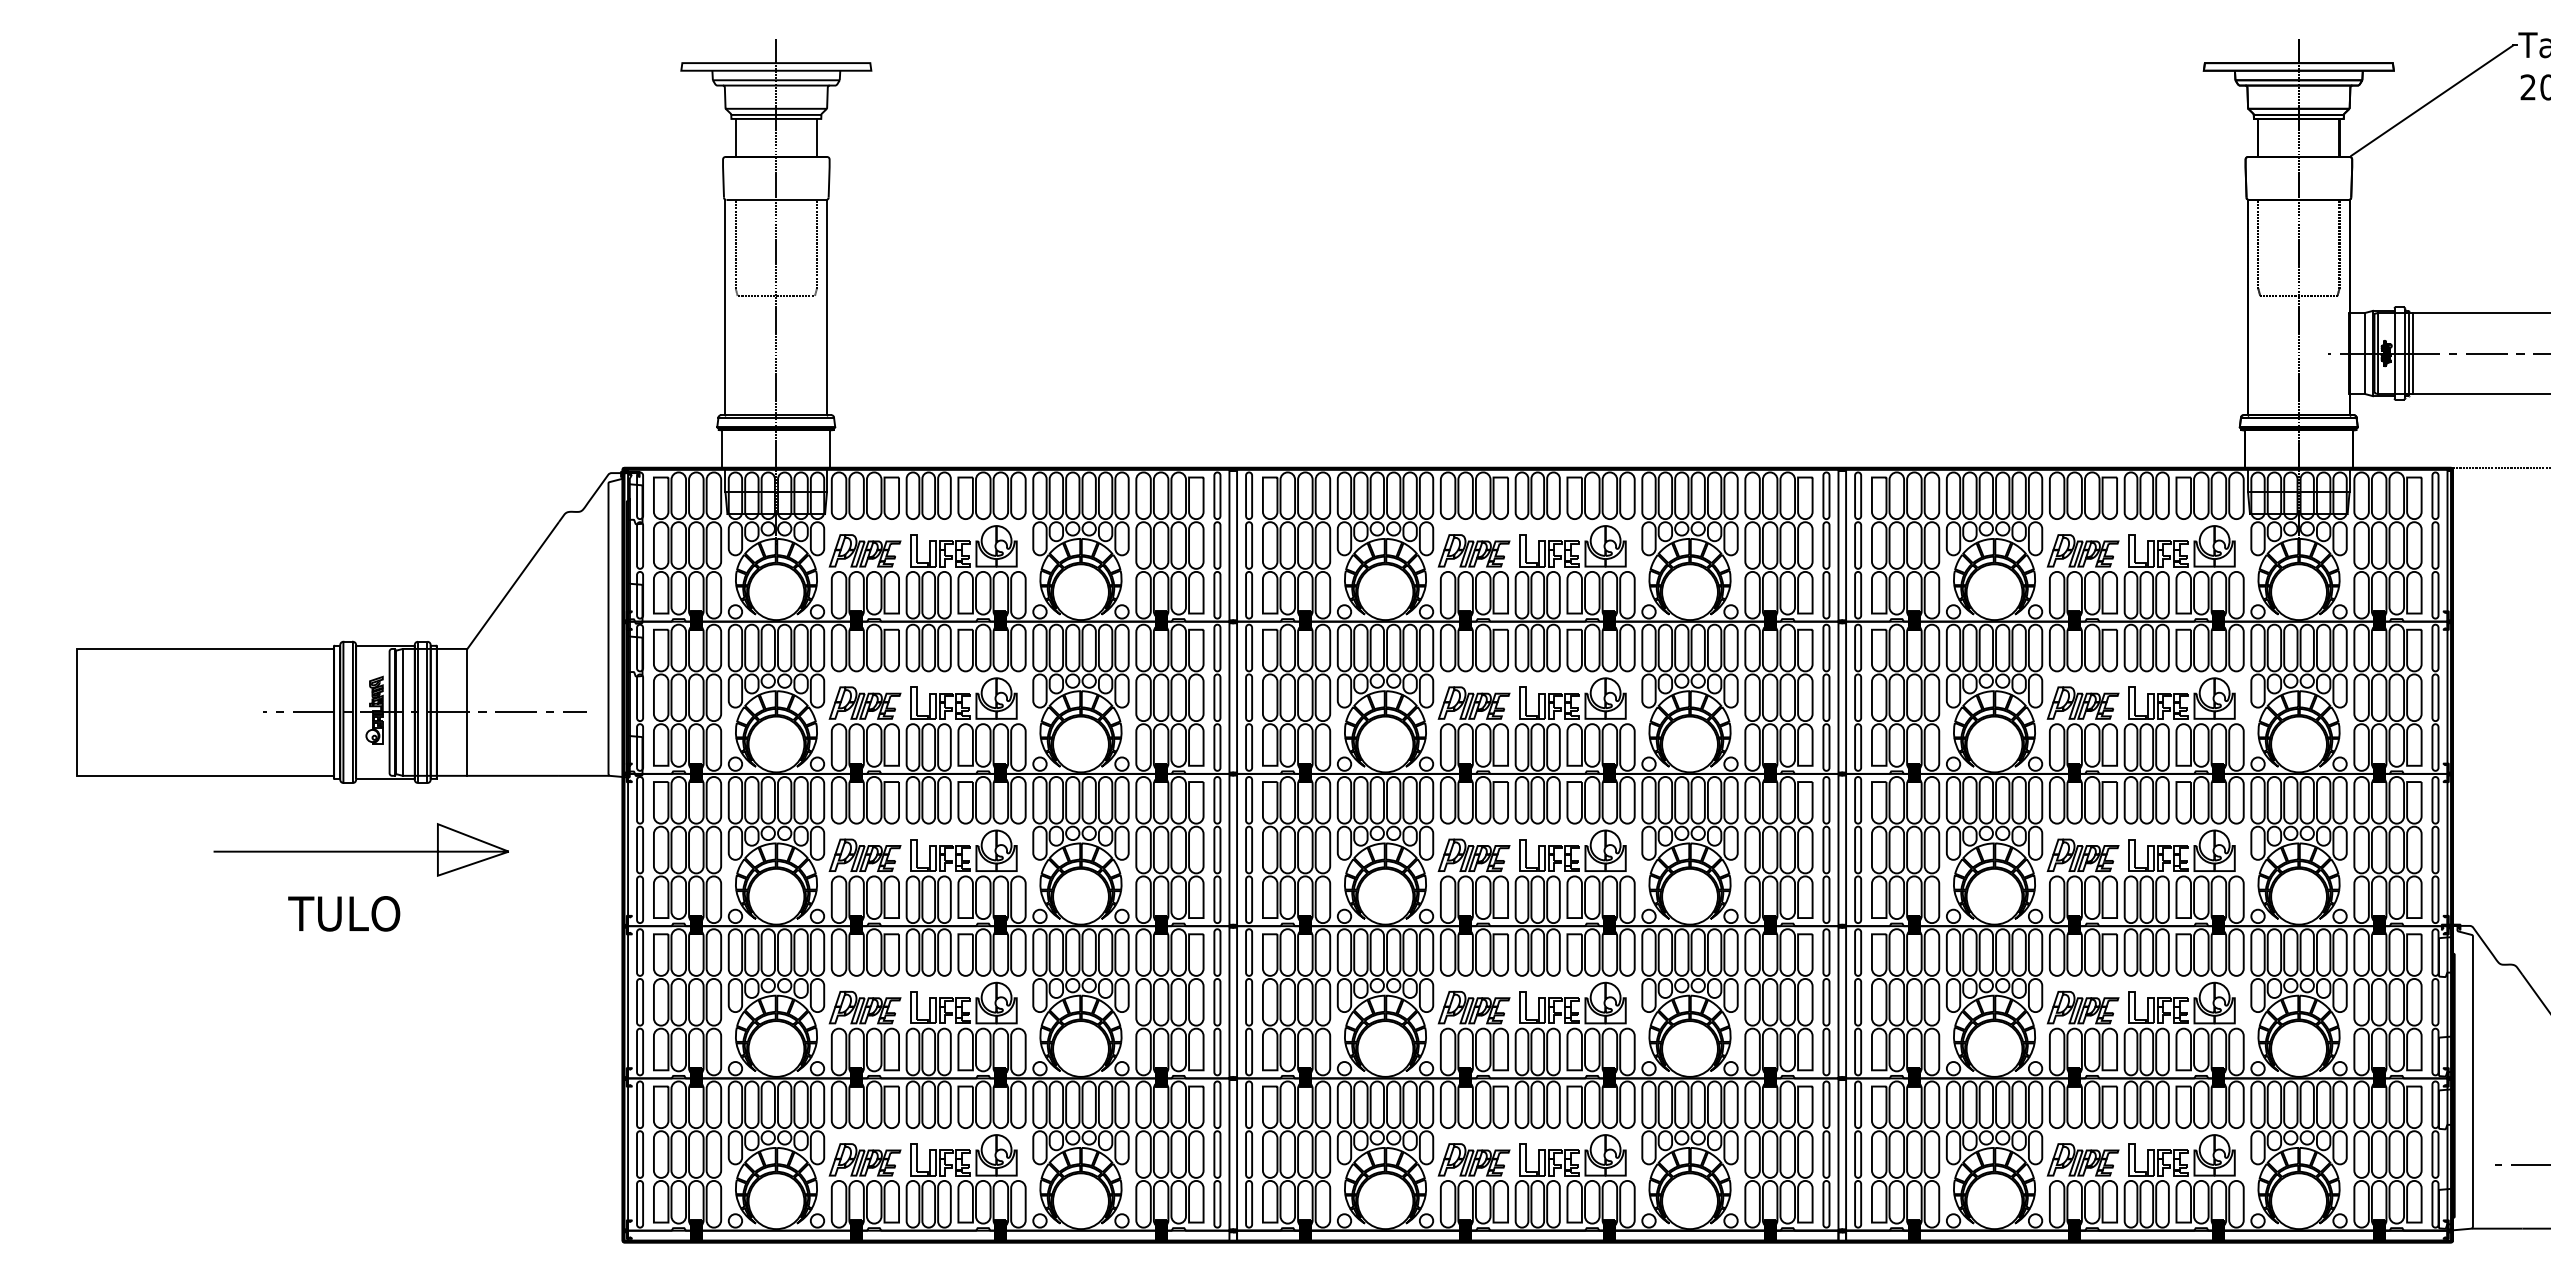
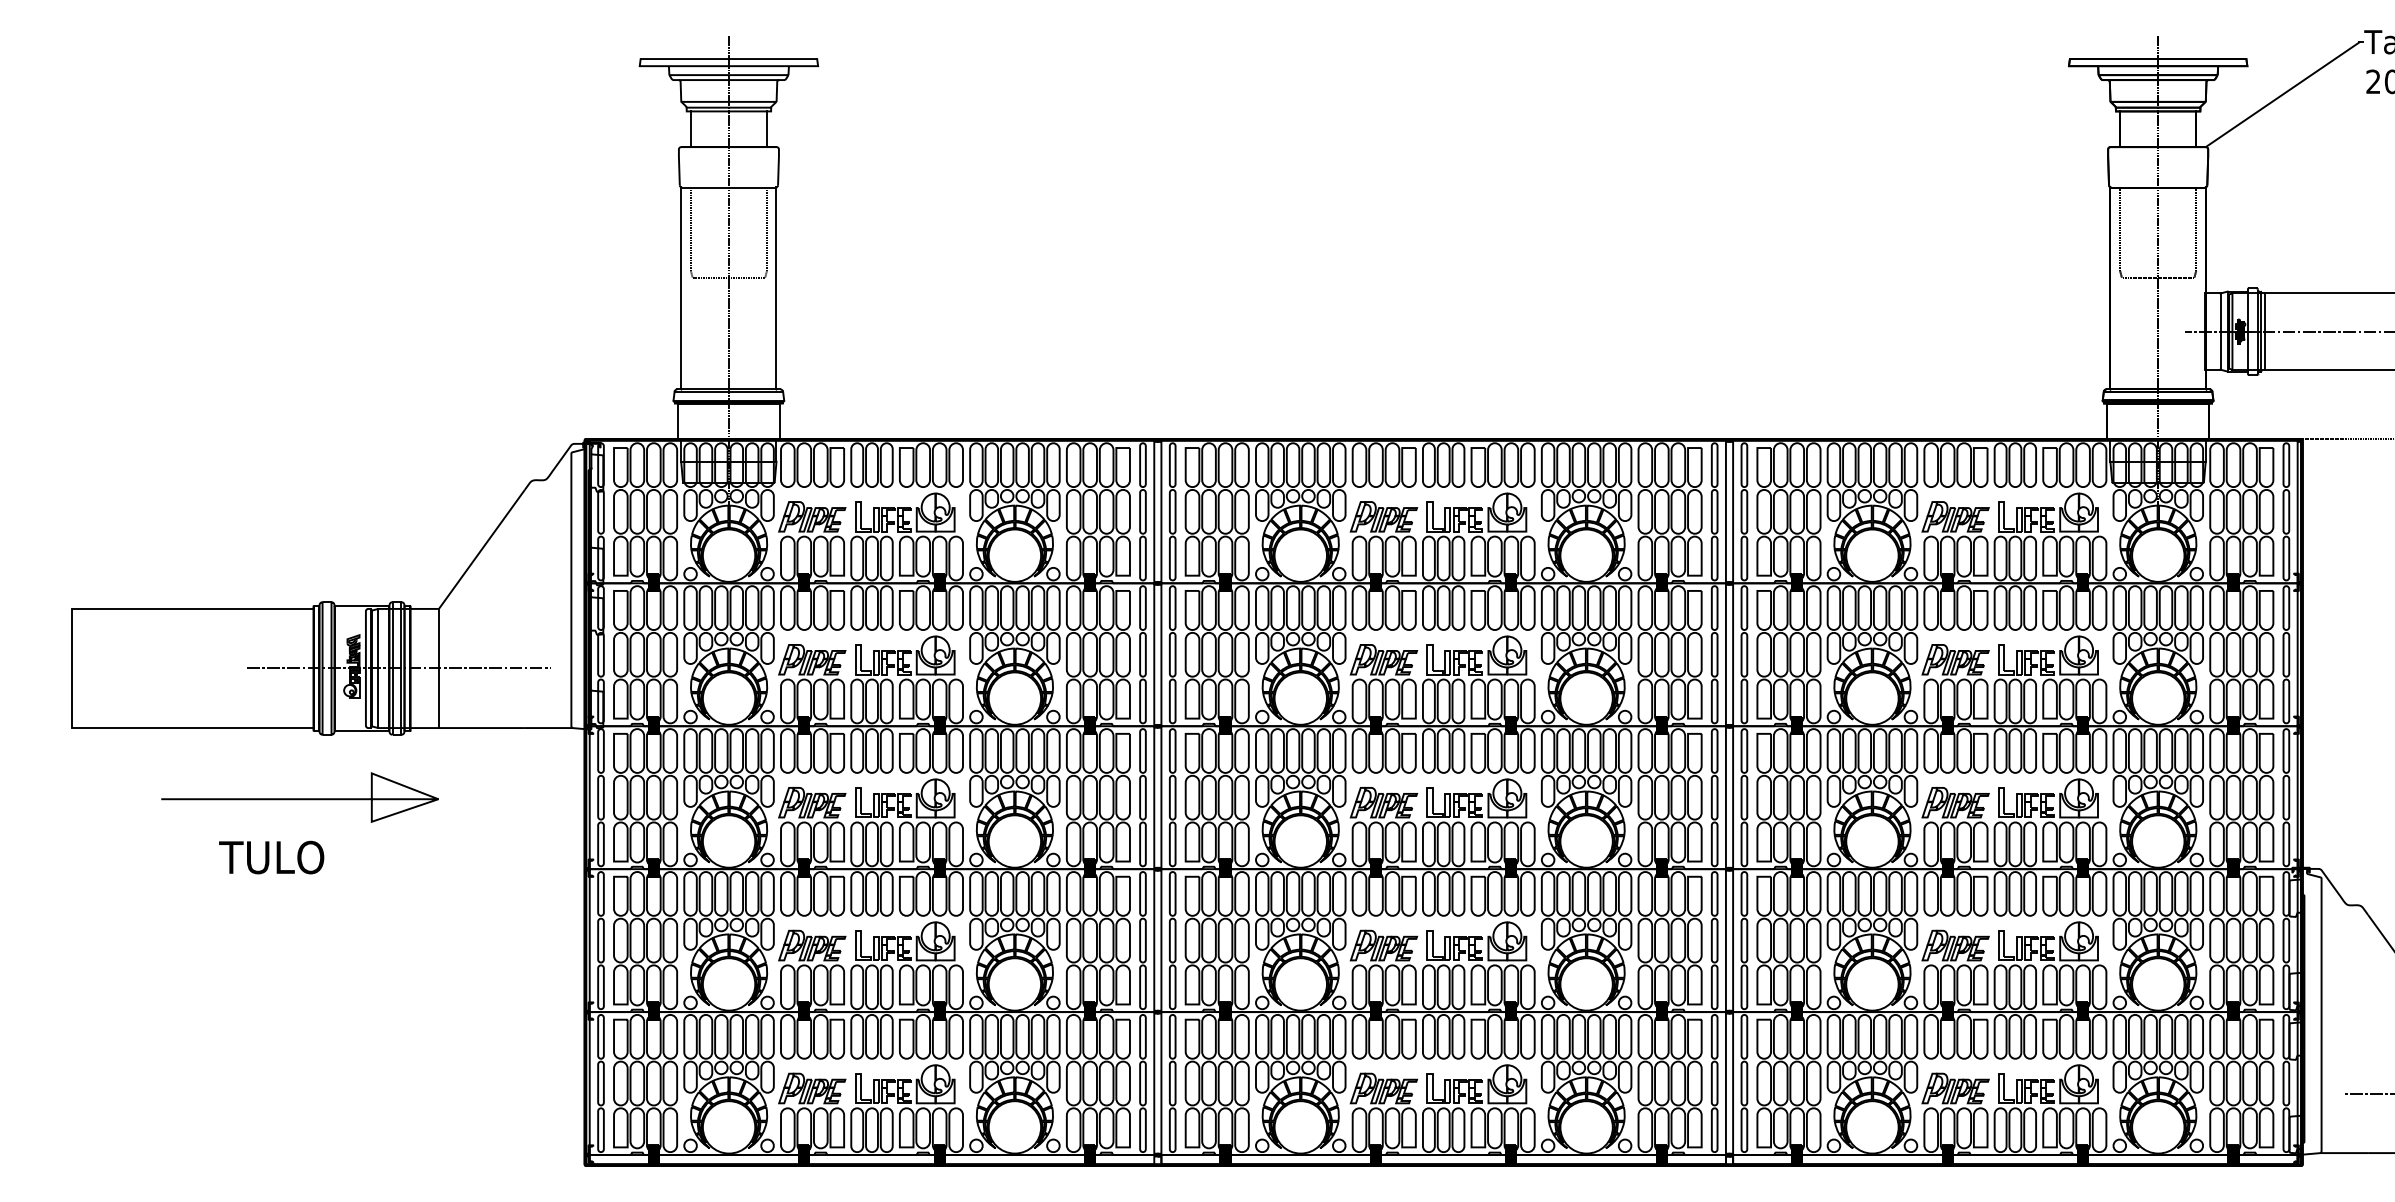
curve: (360, 850) -> (299, 798), moved
text: (344, 913) -> (271, 857), moved

